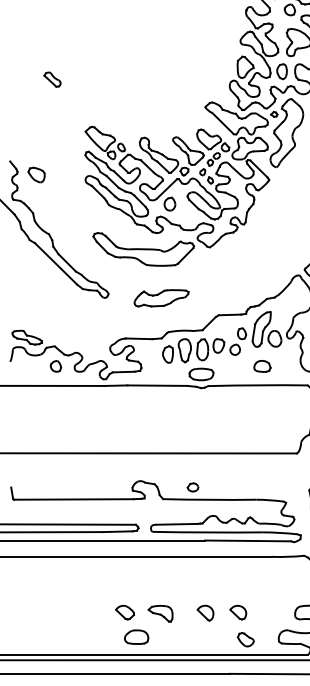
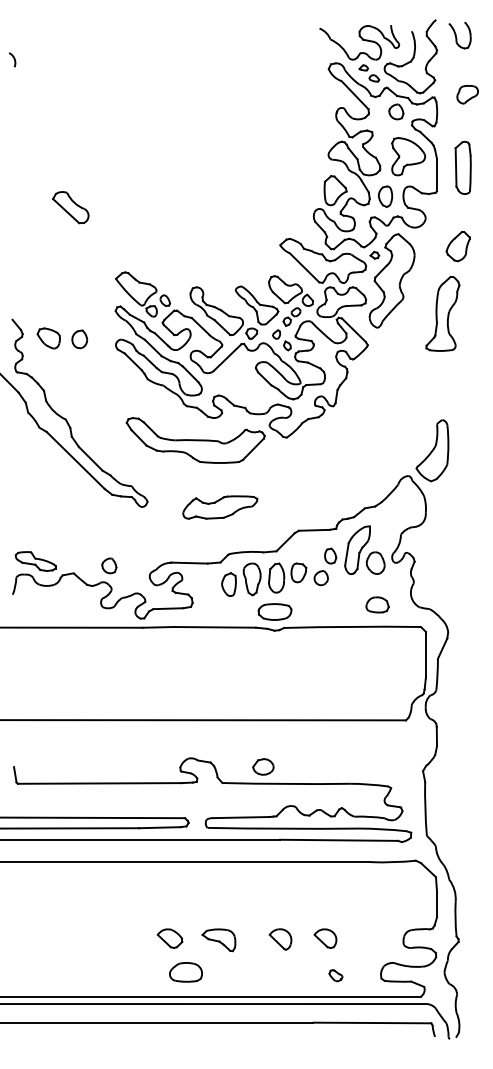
part: (52, 79) -> (70, 207), size x1.6
part: (169, 204) -> (79, 339), moved
part: (56, 366) -> (109, 565), moved
part: (262, 366) -> (377, 604), moved
part: (193, 487) -> (263, 766), size x1.4
part: (245, 639) -> (335, 975), size x0.6

